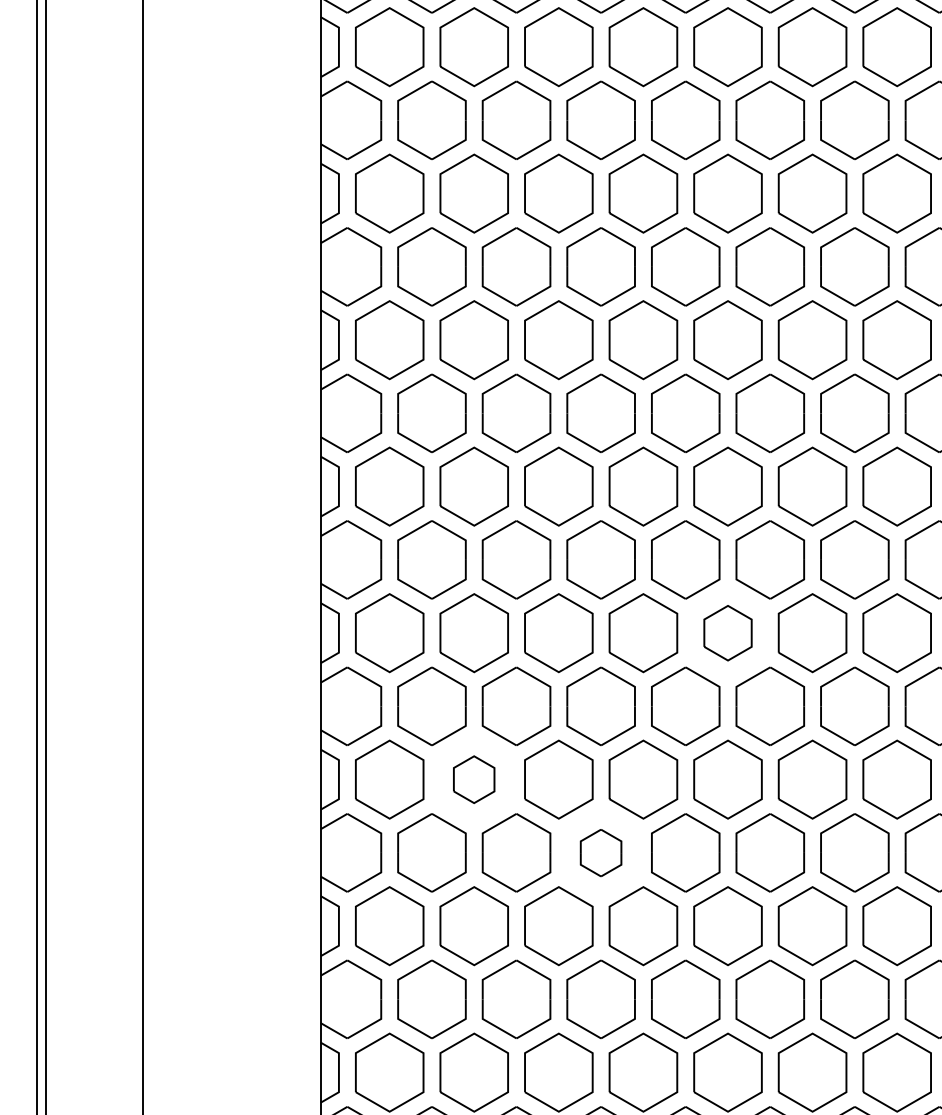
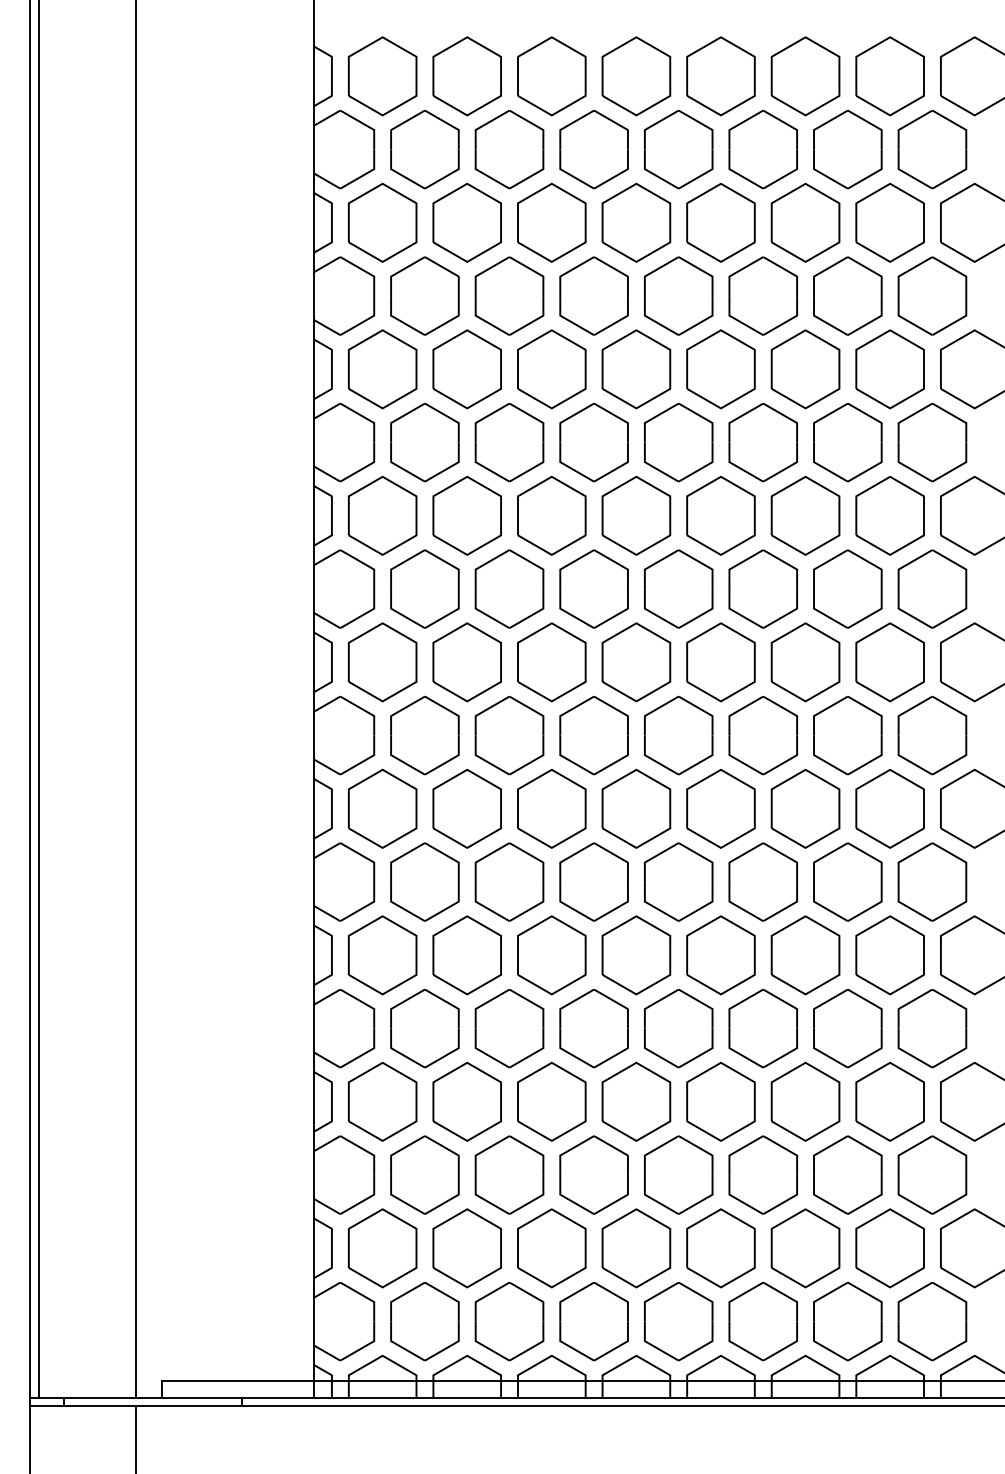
part: (727, 632) -> (720, 808), size x1.43
part: (473, 779) -> (466, 955), size x1.67
part: (600, 852) -> (593, 1028), size x1.67

